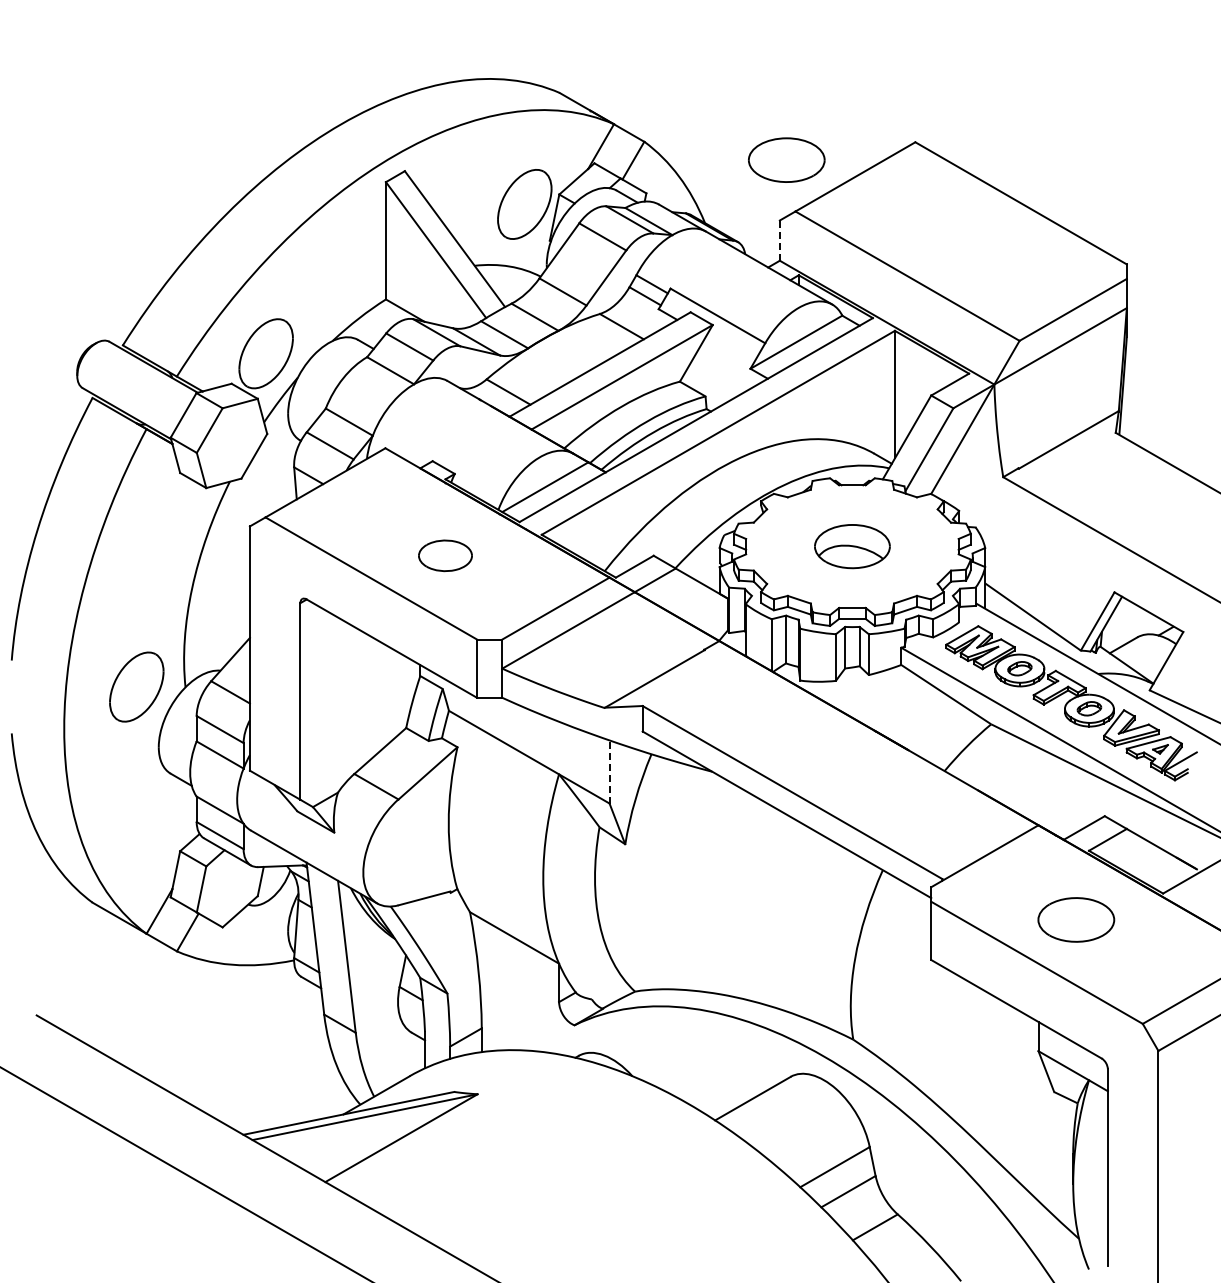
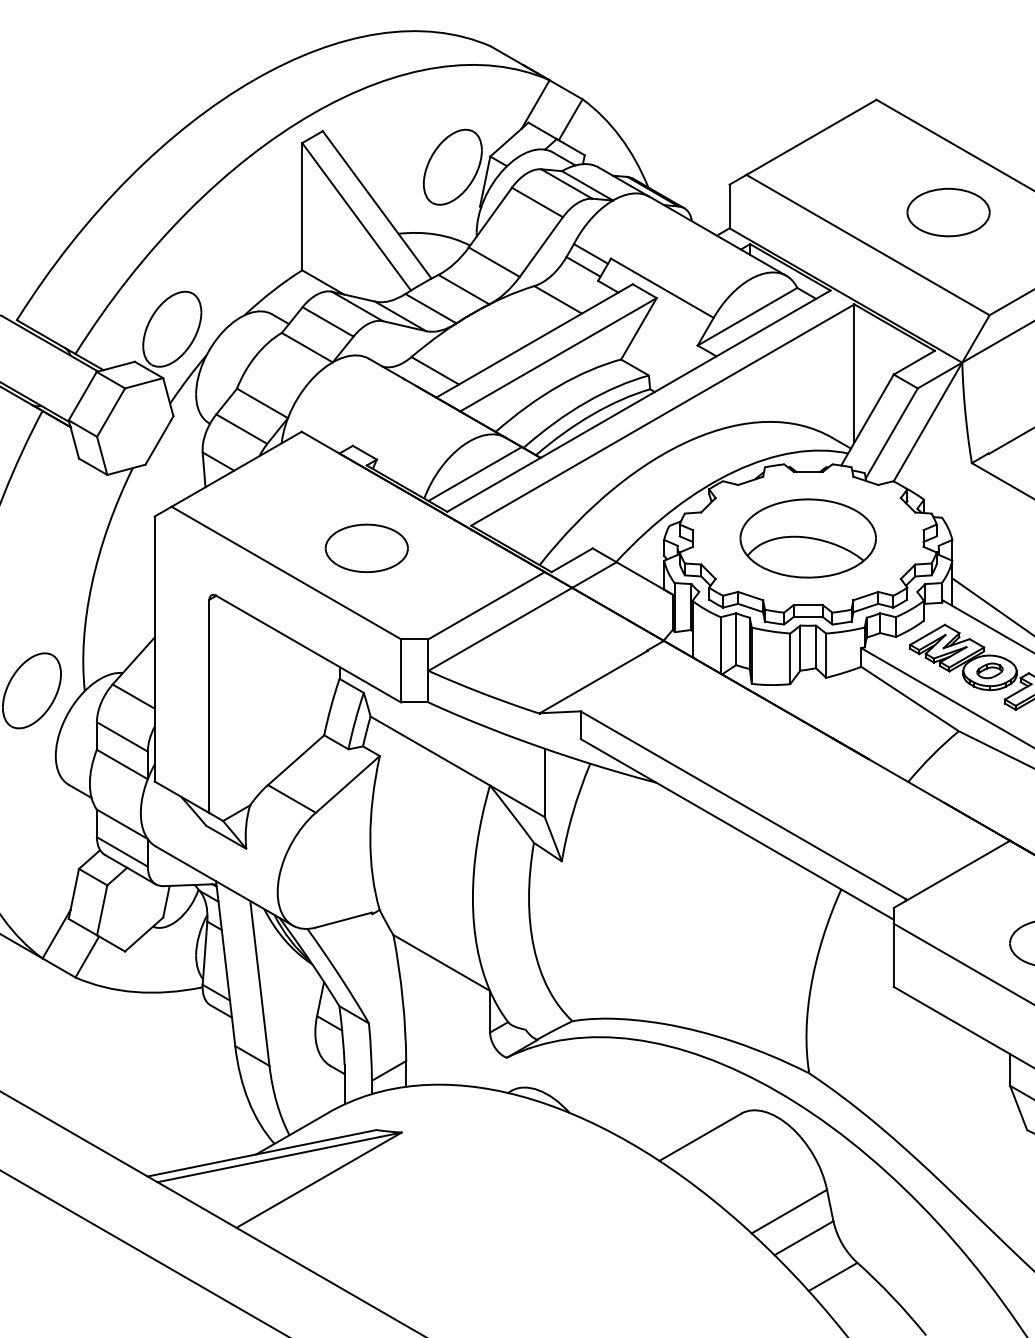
part: (786, 159) -> (948, 211), moved
line: (779, 240) -> (729, 206), dashed -> solid
part: (852, 546) -> (808, 538), size x1.67
part: (445, 555) -> (366, 548), size x1.43
line: (609, 771) -> (544, 782), dashed -> solid

